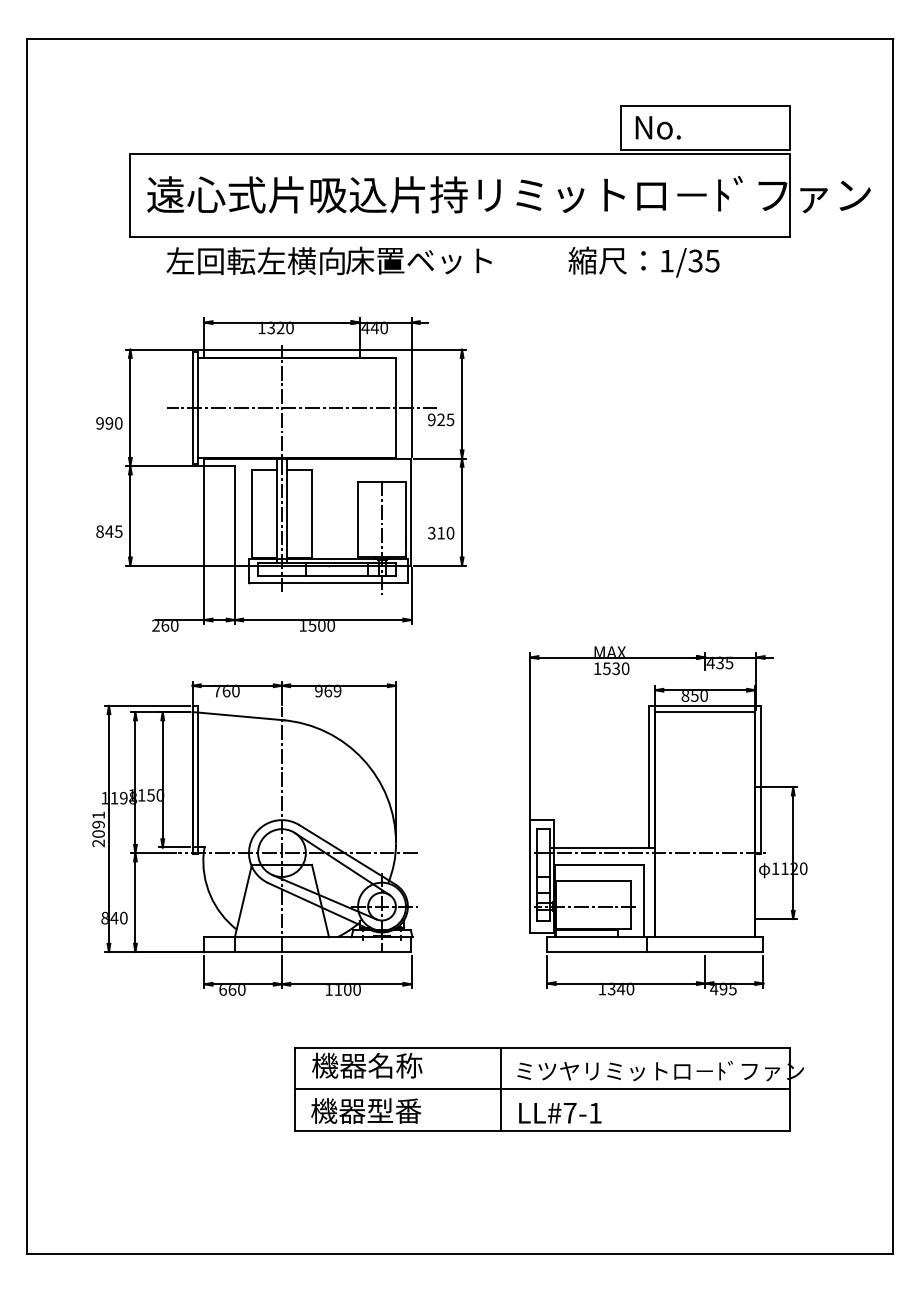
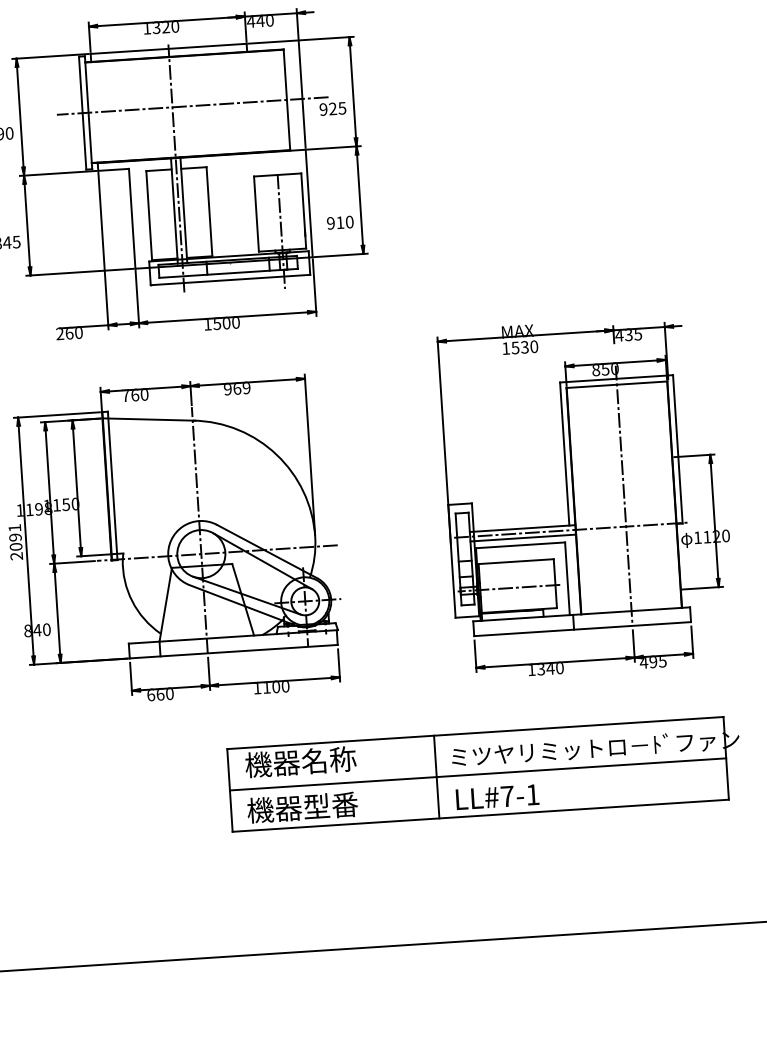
text: (431, 533) -> (330, 223), 310 -> 910
line: (705, 821) -> (624, 494), added
line: (601, 857) -> (522, 537), added

